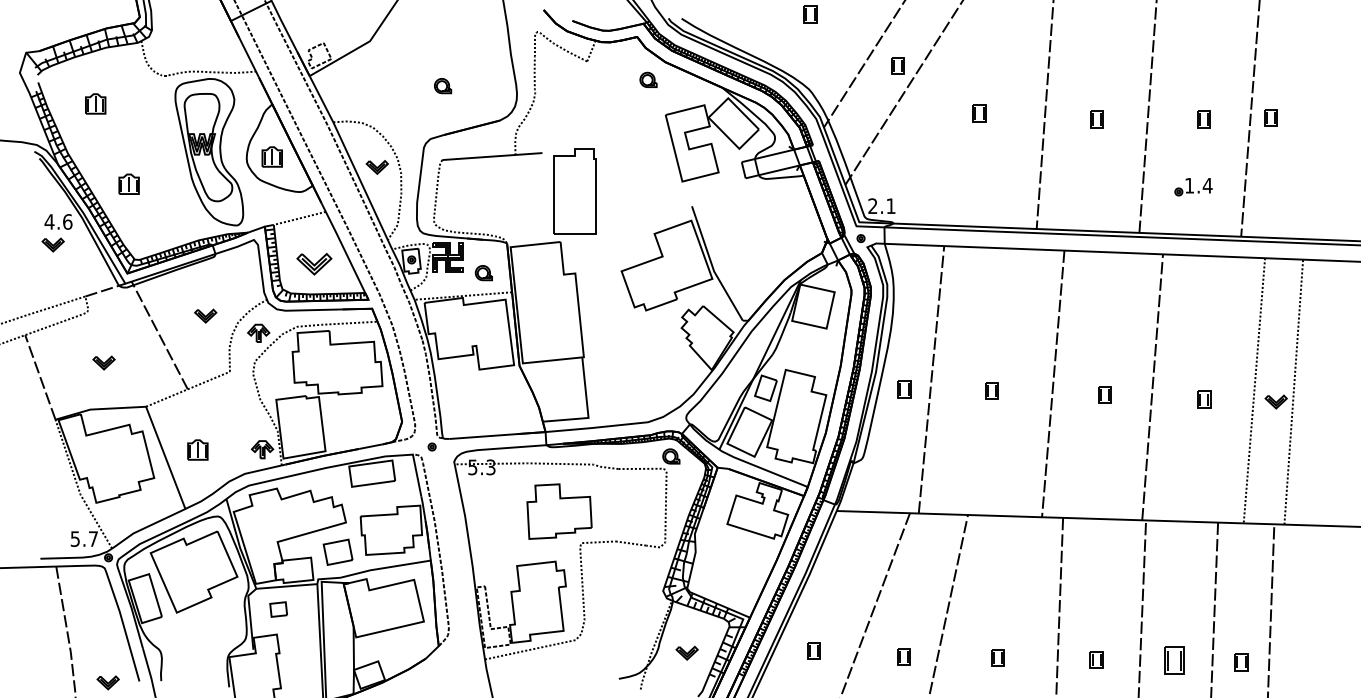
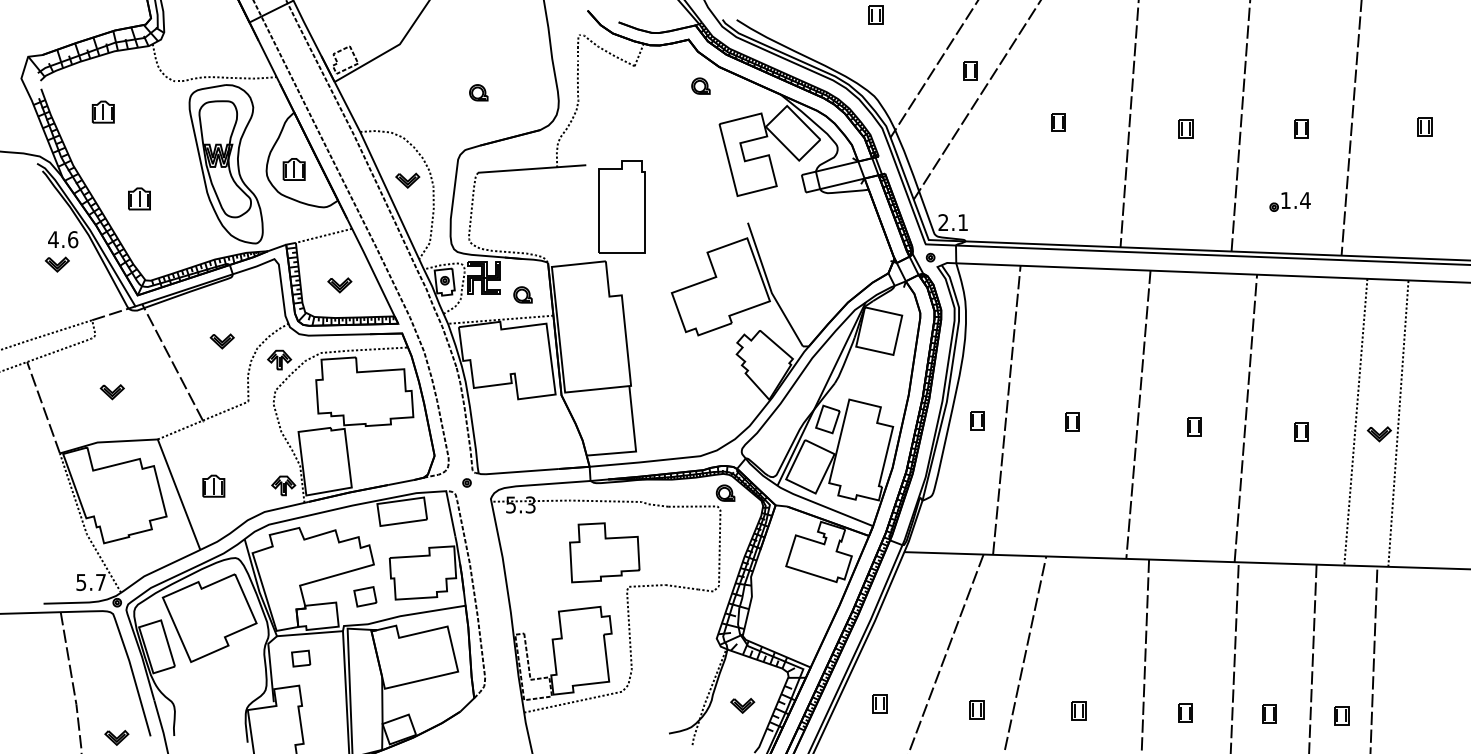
part: (1270, 117) -> (1424, 126), moved
part: (314, 264) -> (339, 285), size x0.62
part: (338, 552) -> (365, 596), size x0.71
part: (1174, 660) -> (1269, 713), size x0.62

